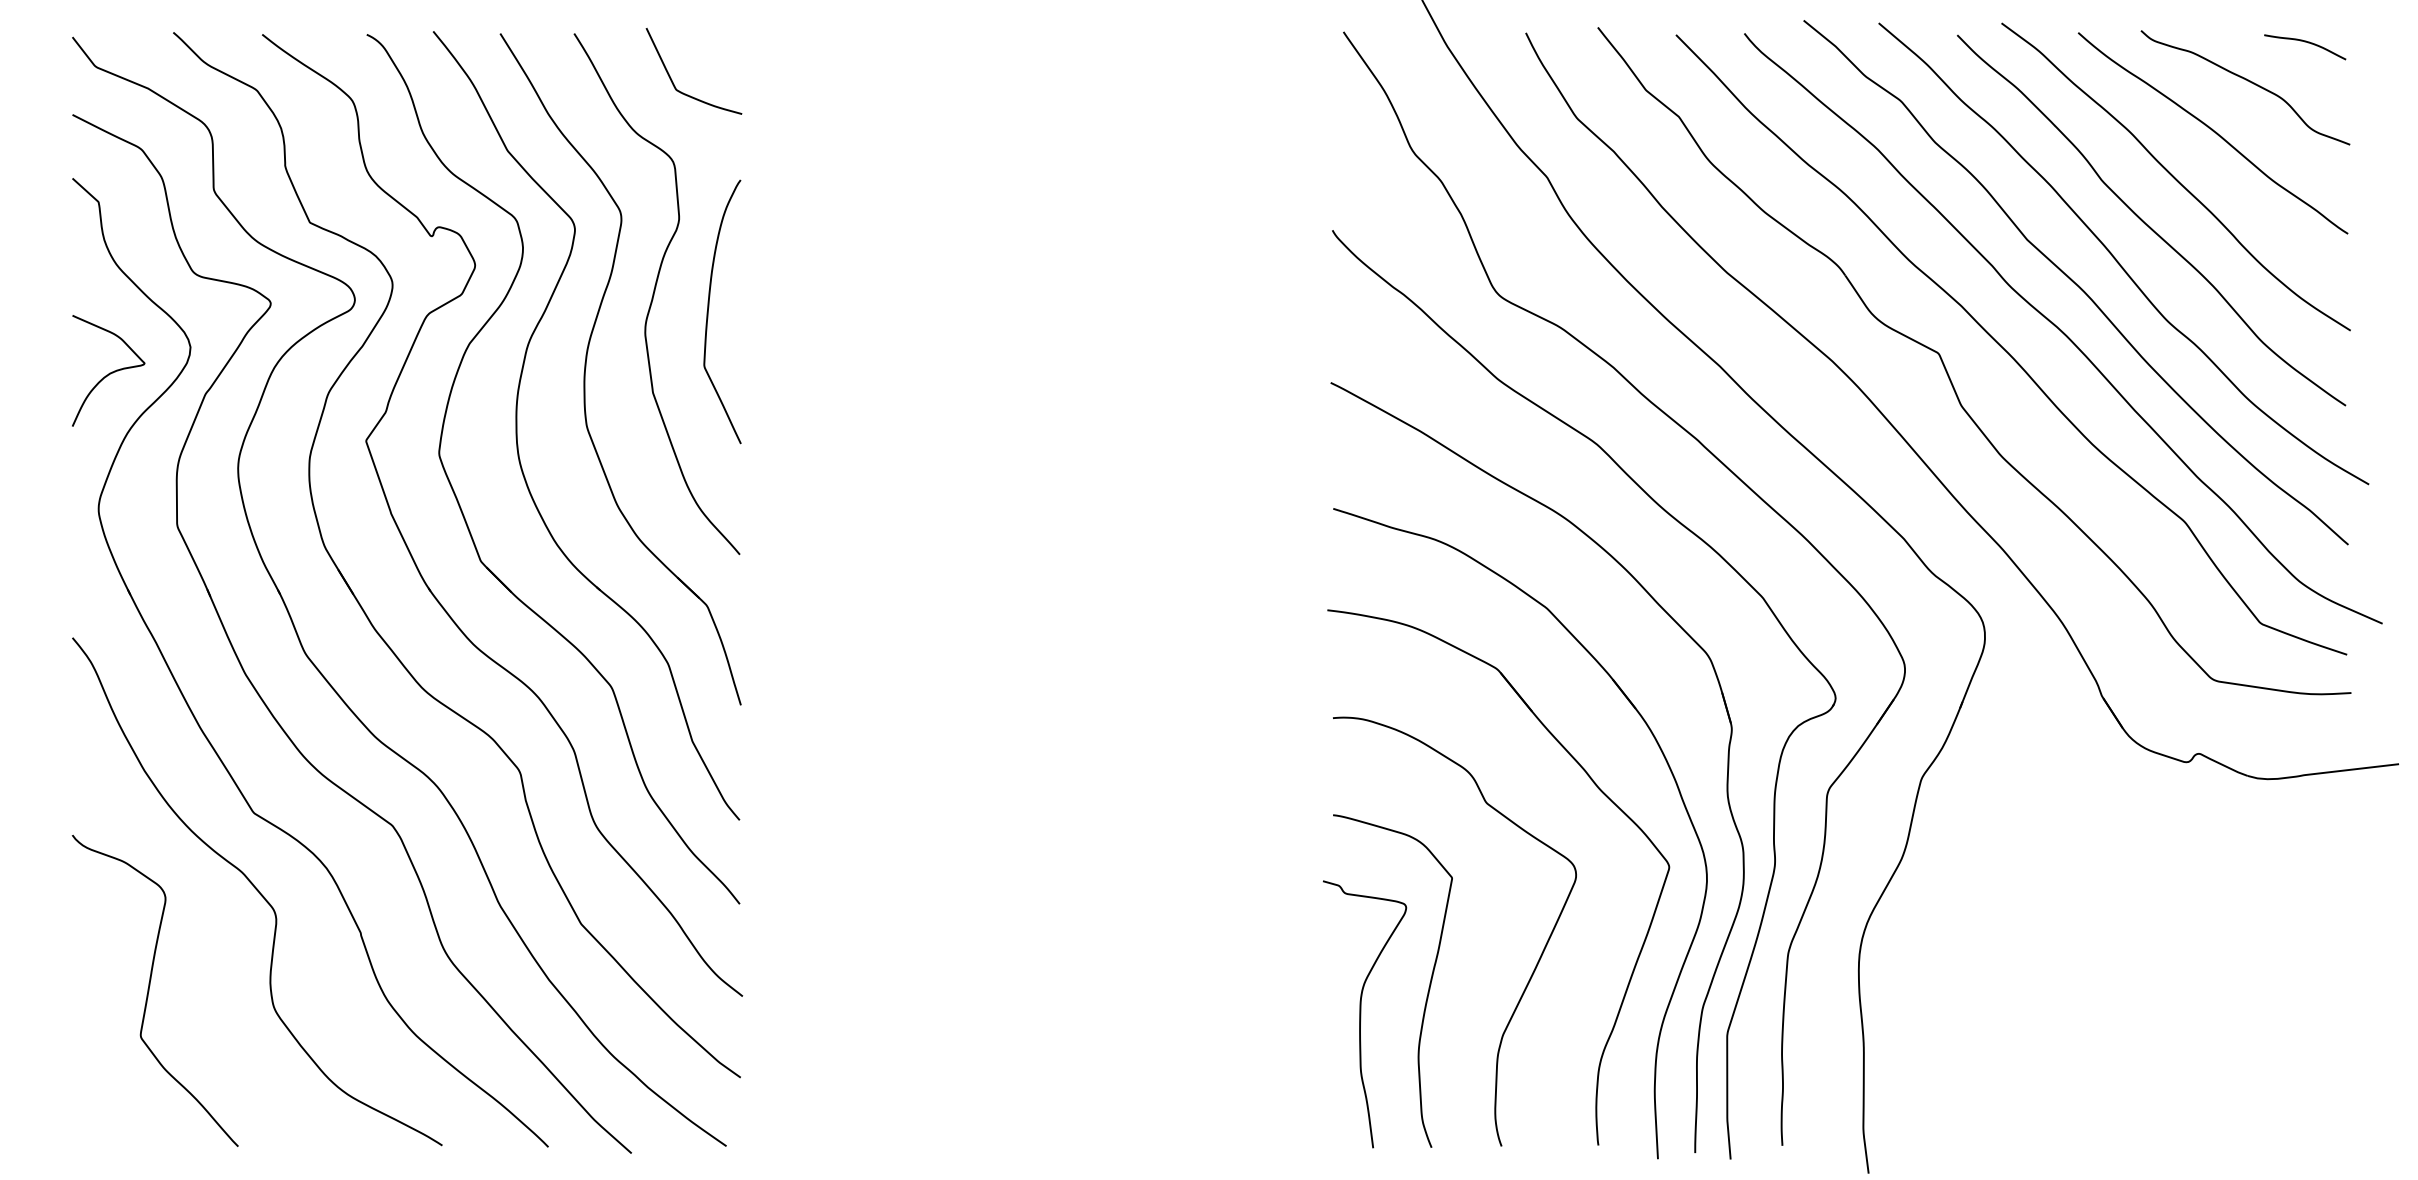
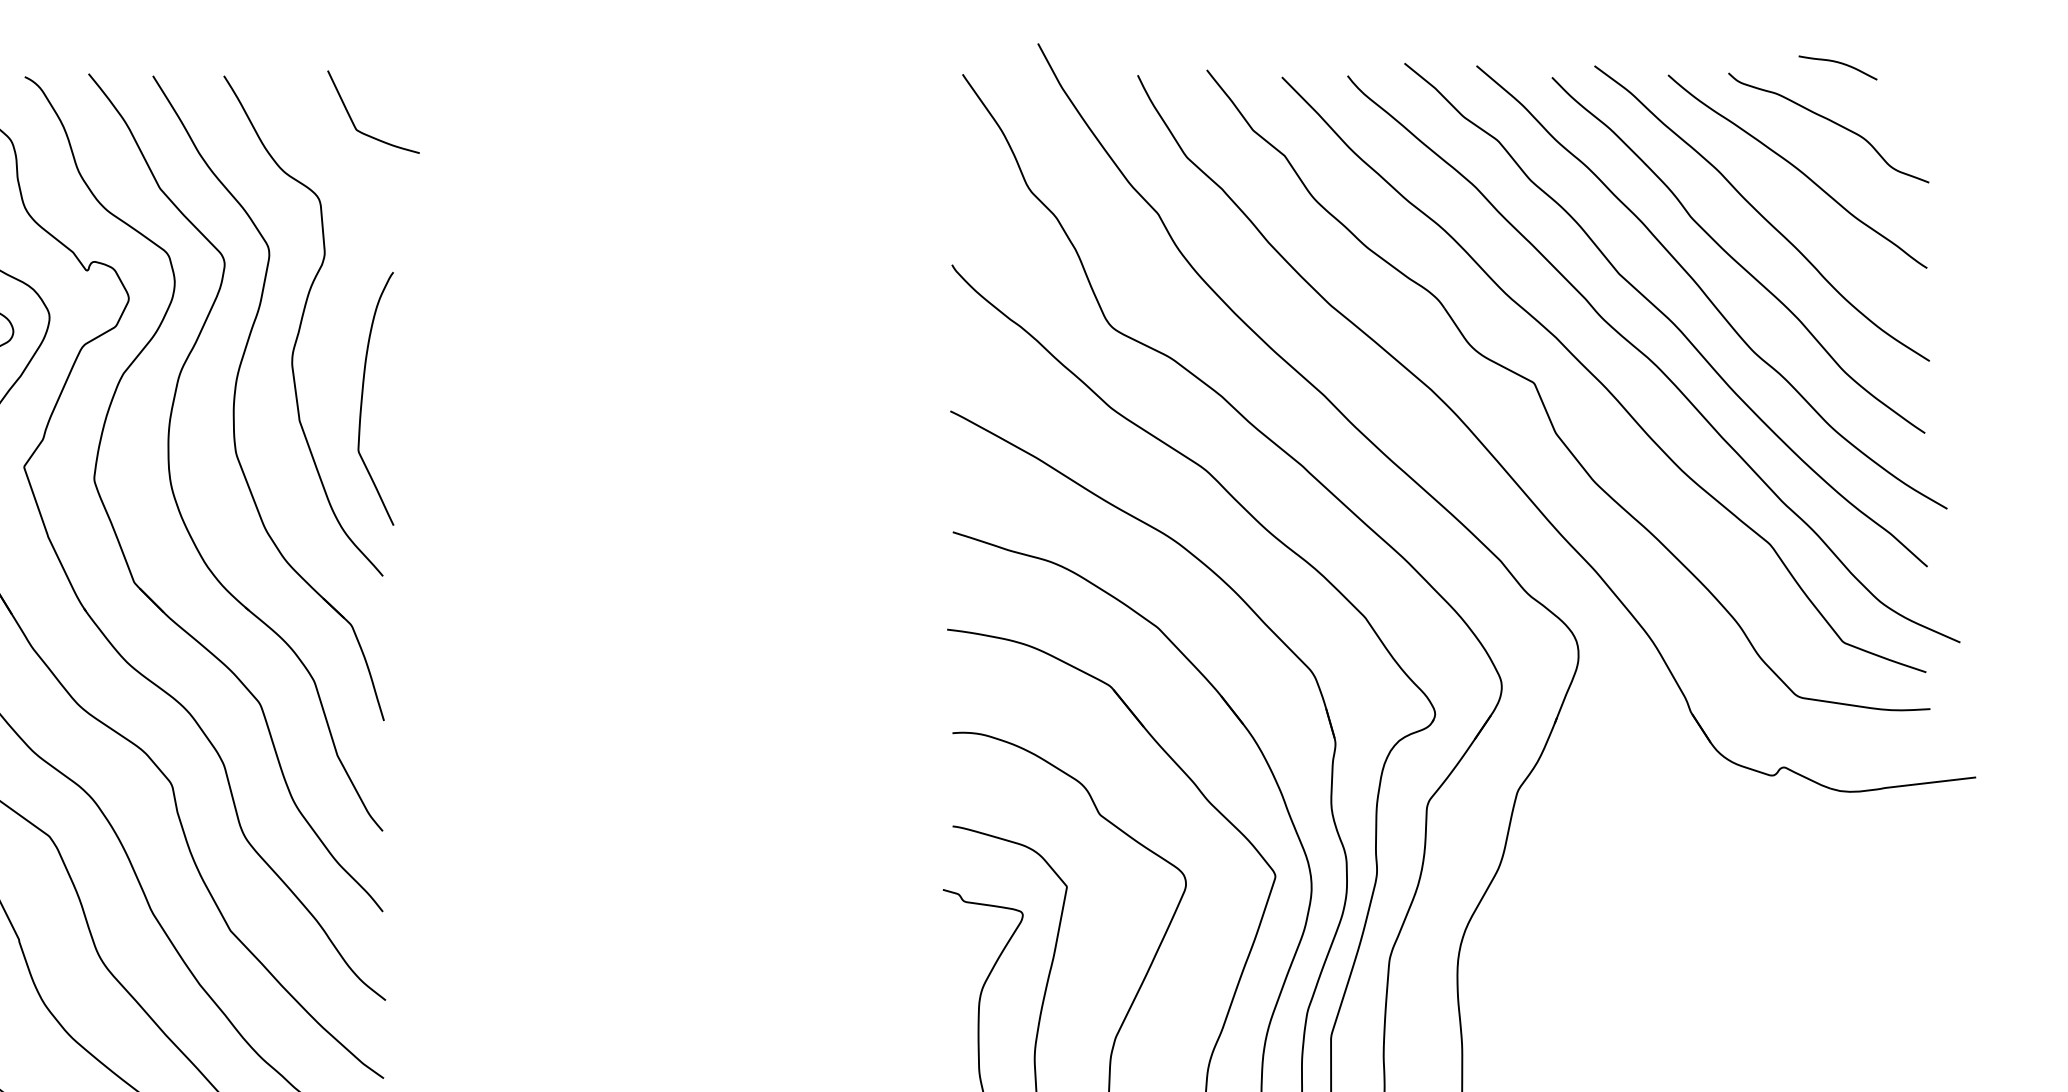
curve: (2305, 42) -> (1838, 63), moved
curve: (671, 77) -> (351, 118), moved
curve: (709, 307) -> (363, 394), moved

